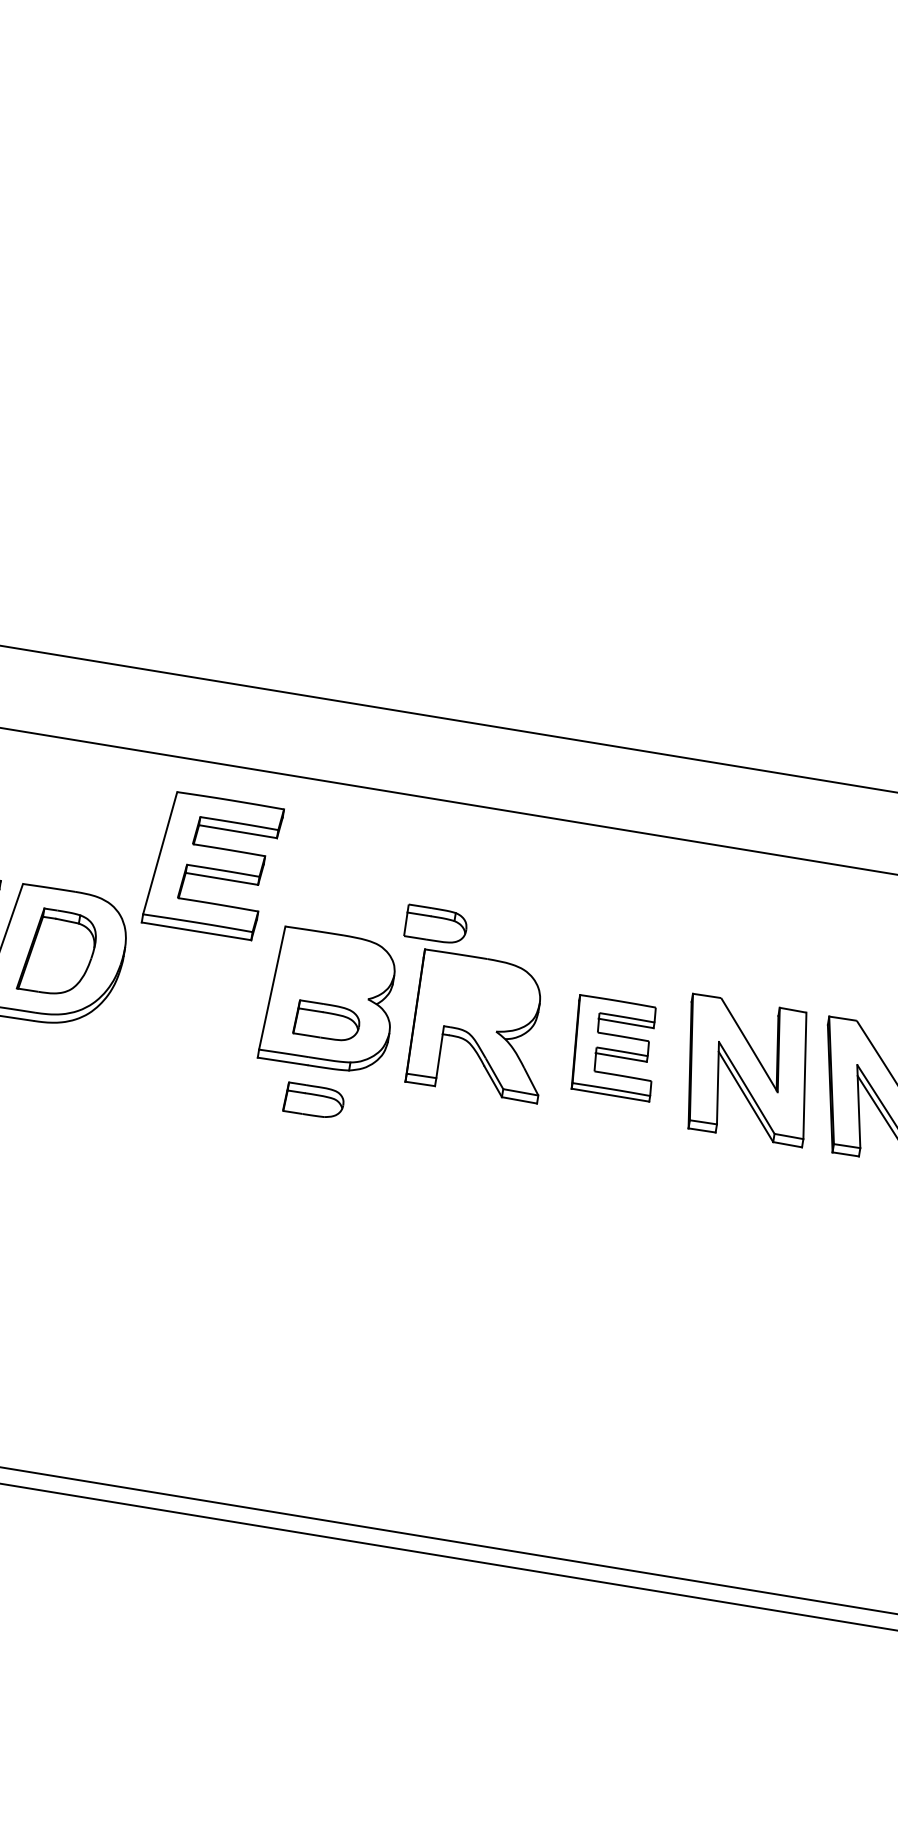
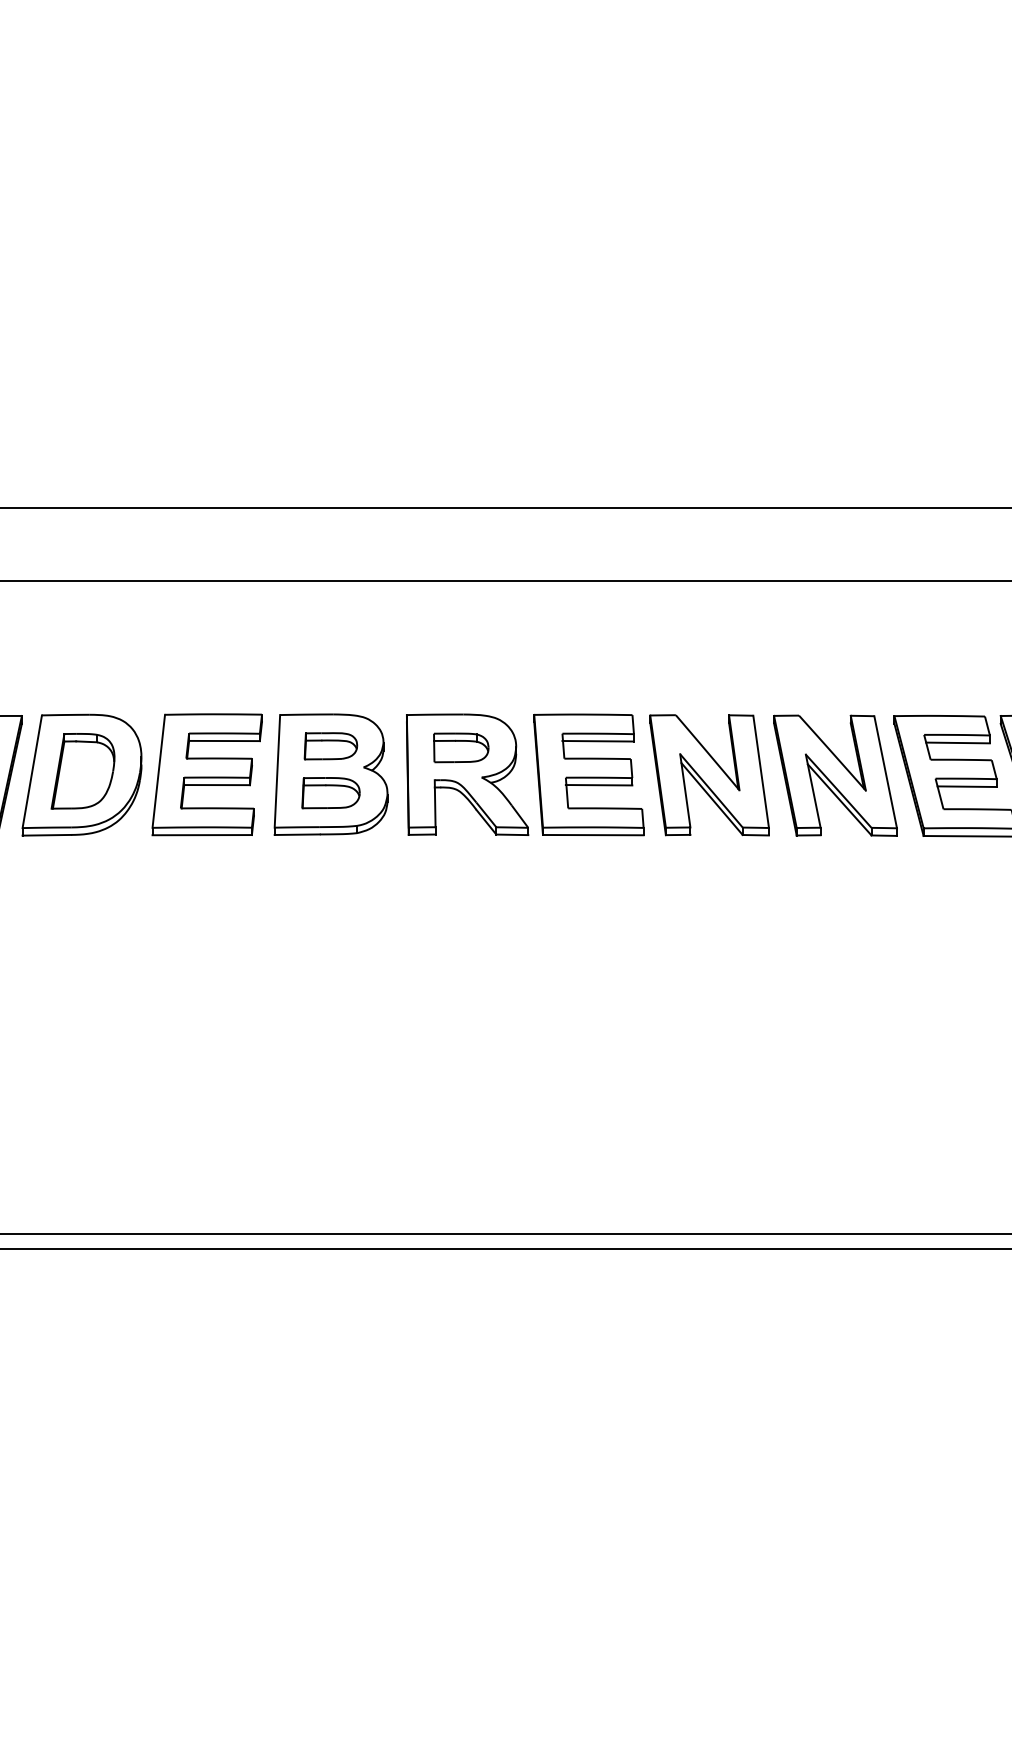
part: (212, 865) -> (206, 774), moved
part: (436, 924) -> (461, 747), moved
part: (614, 1047) -> (588, 774), size x1.43
part: (313, 1101) -> (330, 746), moved

